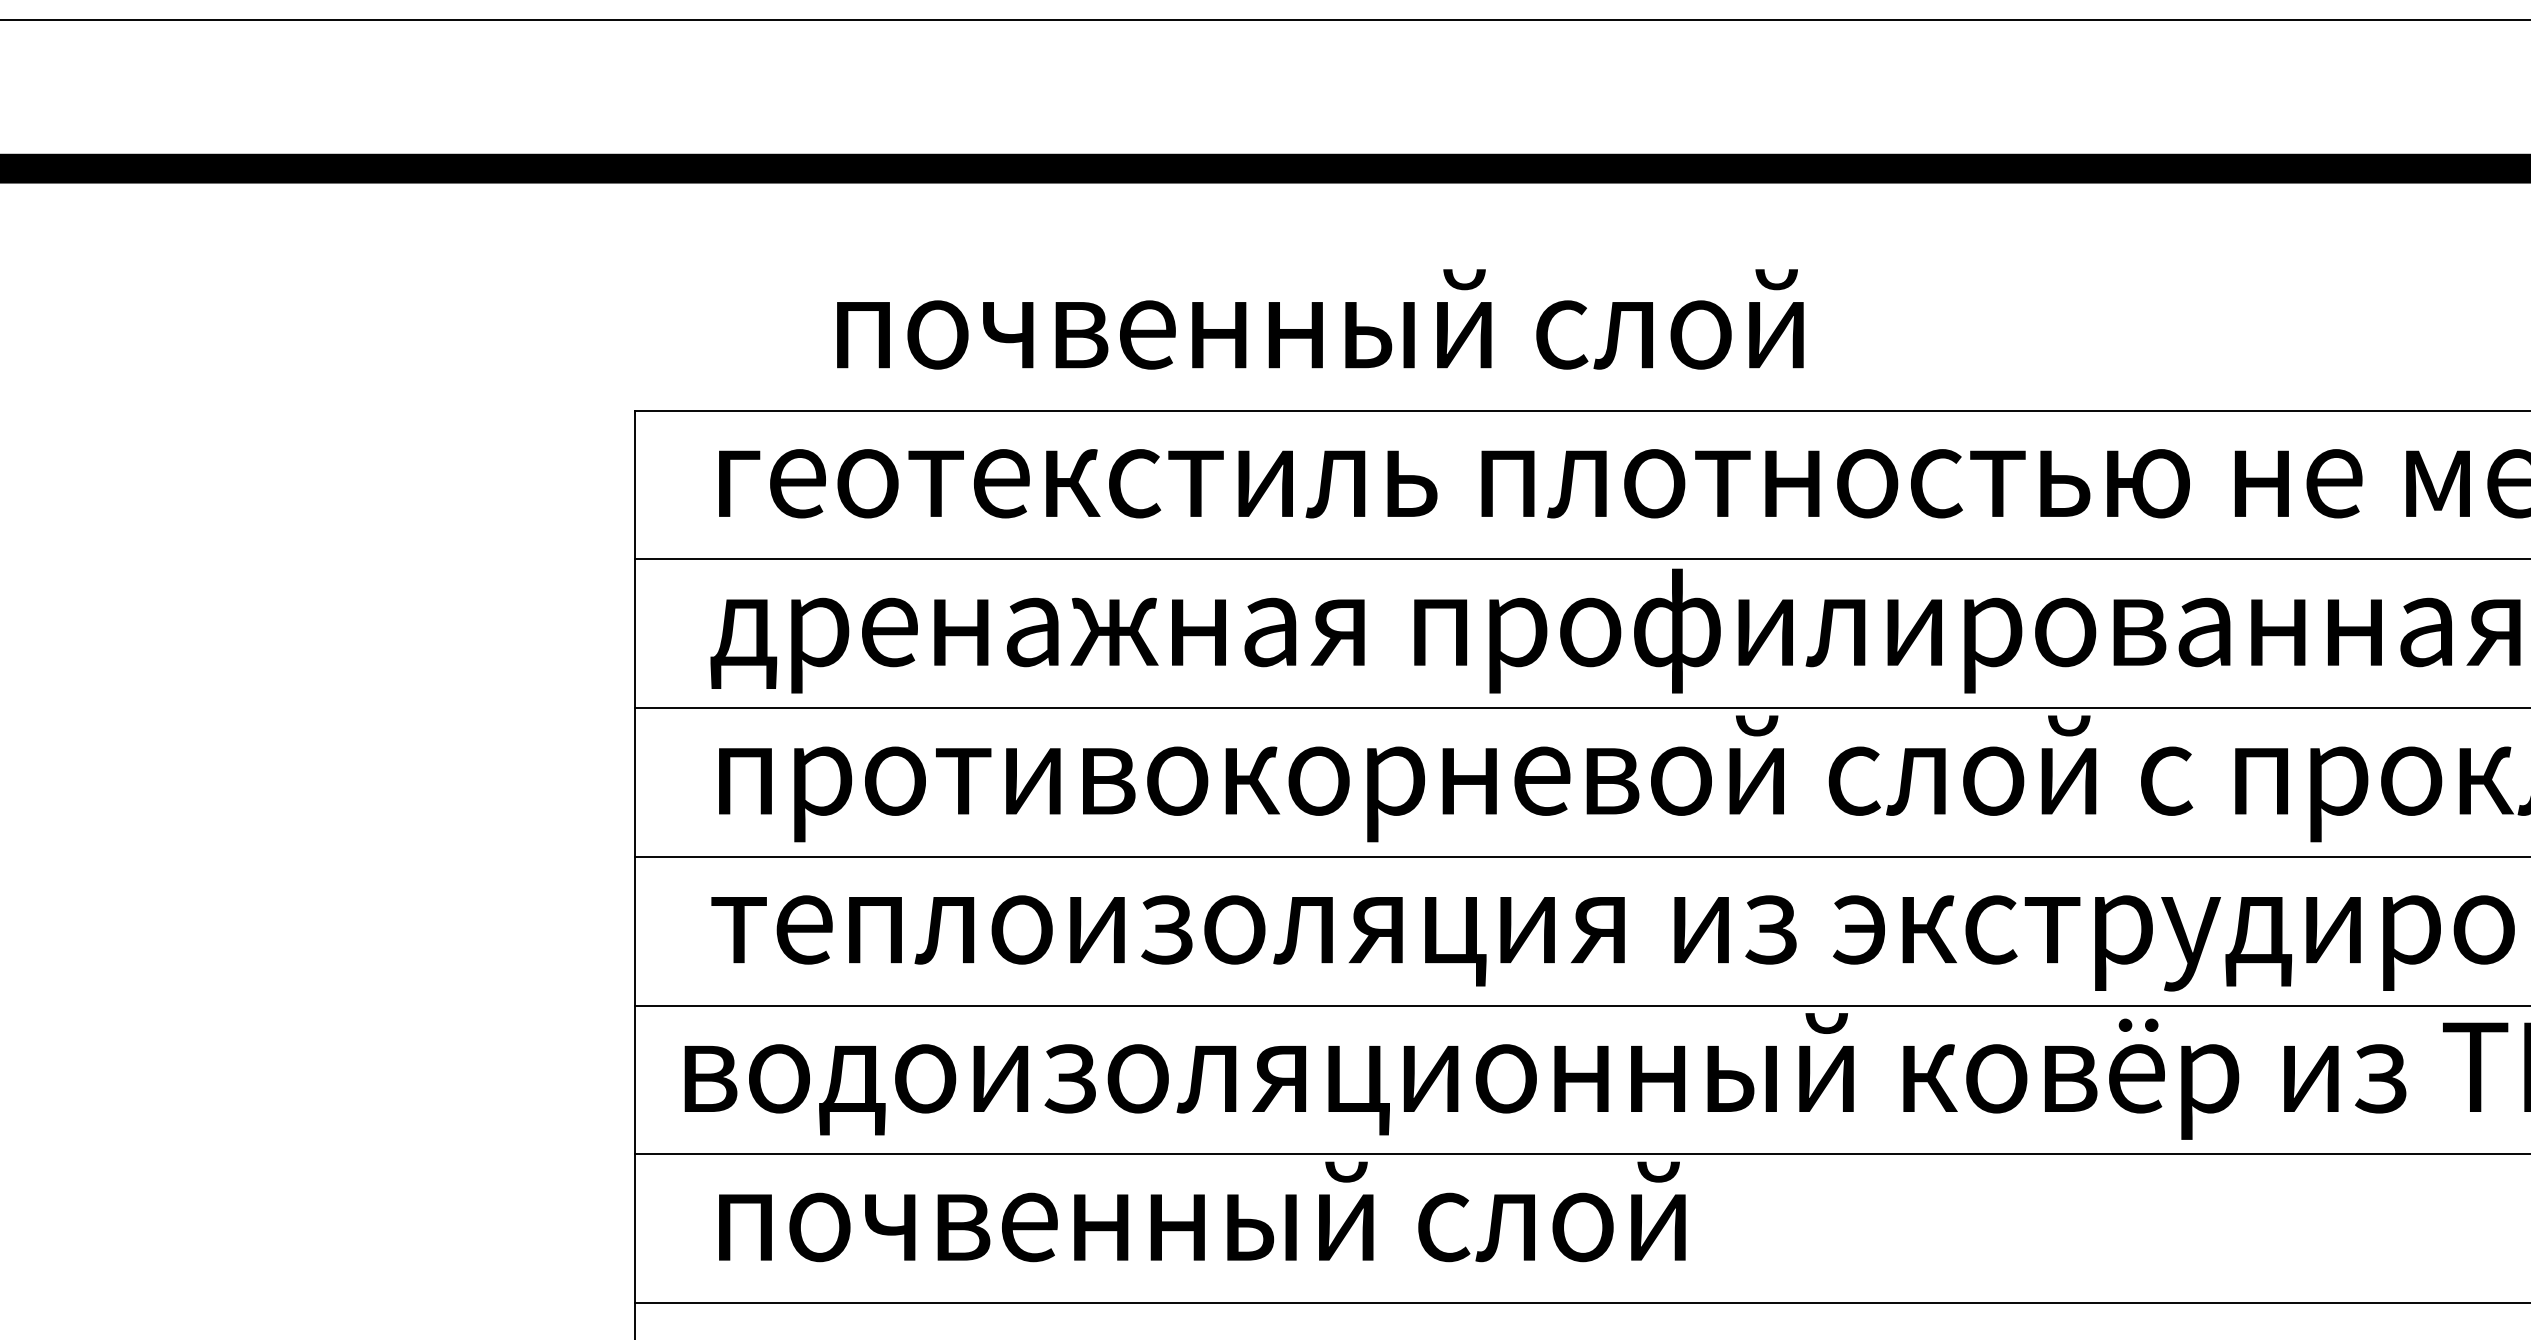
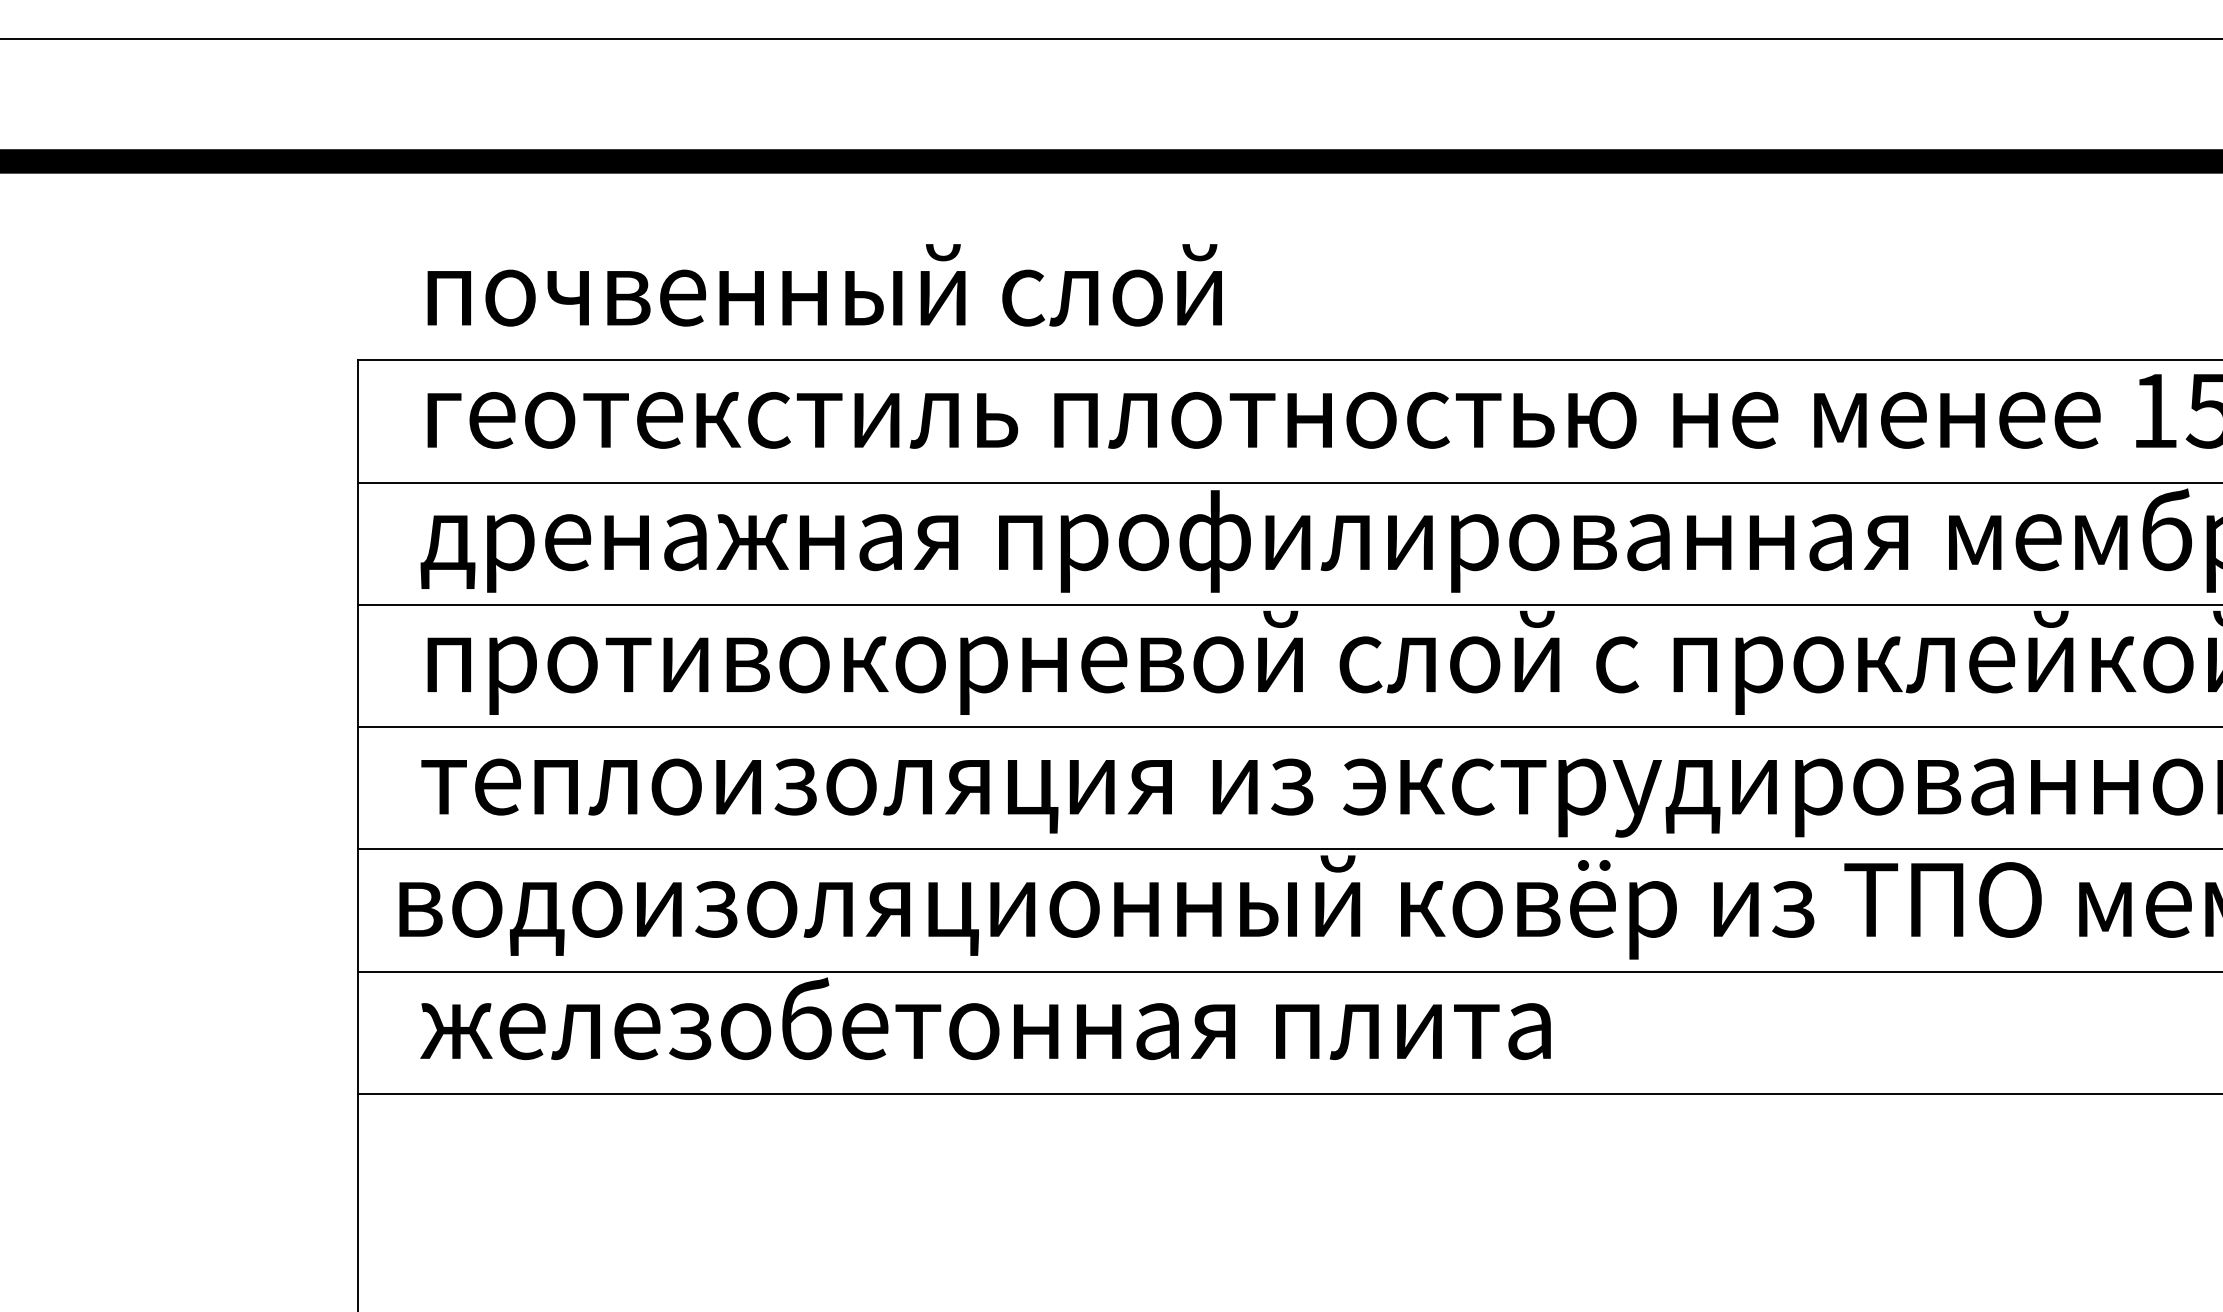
text: (1319, 319) -> (824, 285), moved
text: (1397, 1211) -> (985, 1018), почвенный слой -> железобетонная плита

